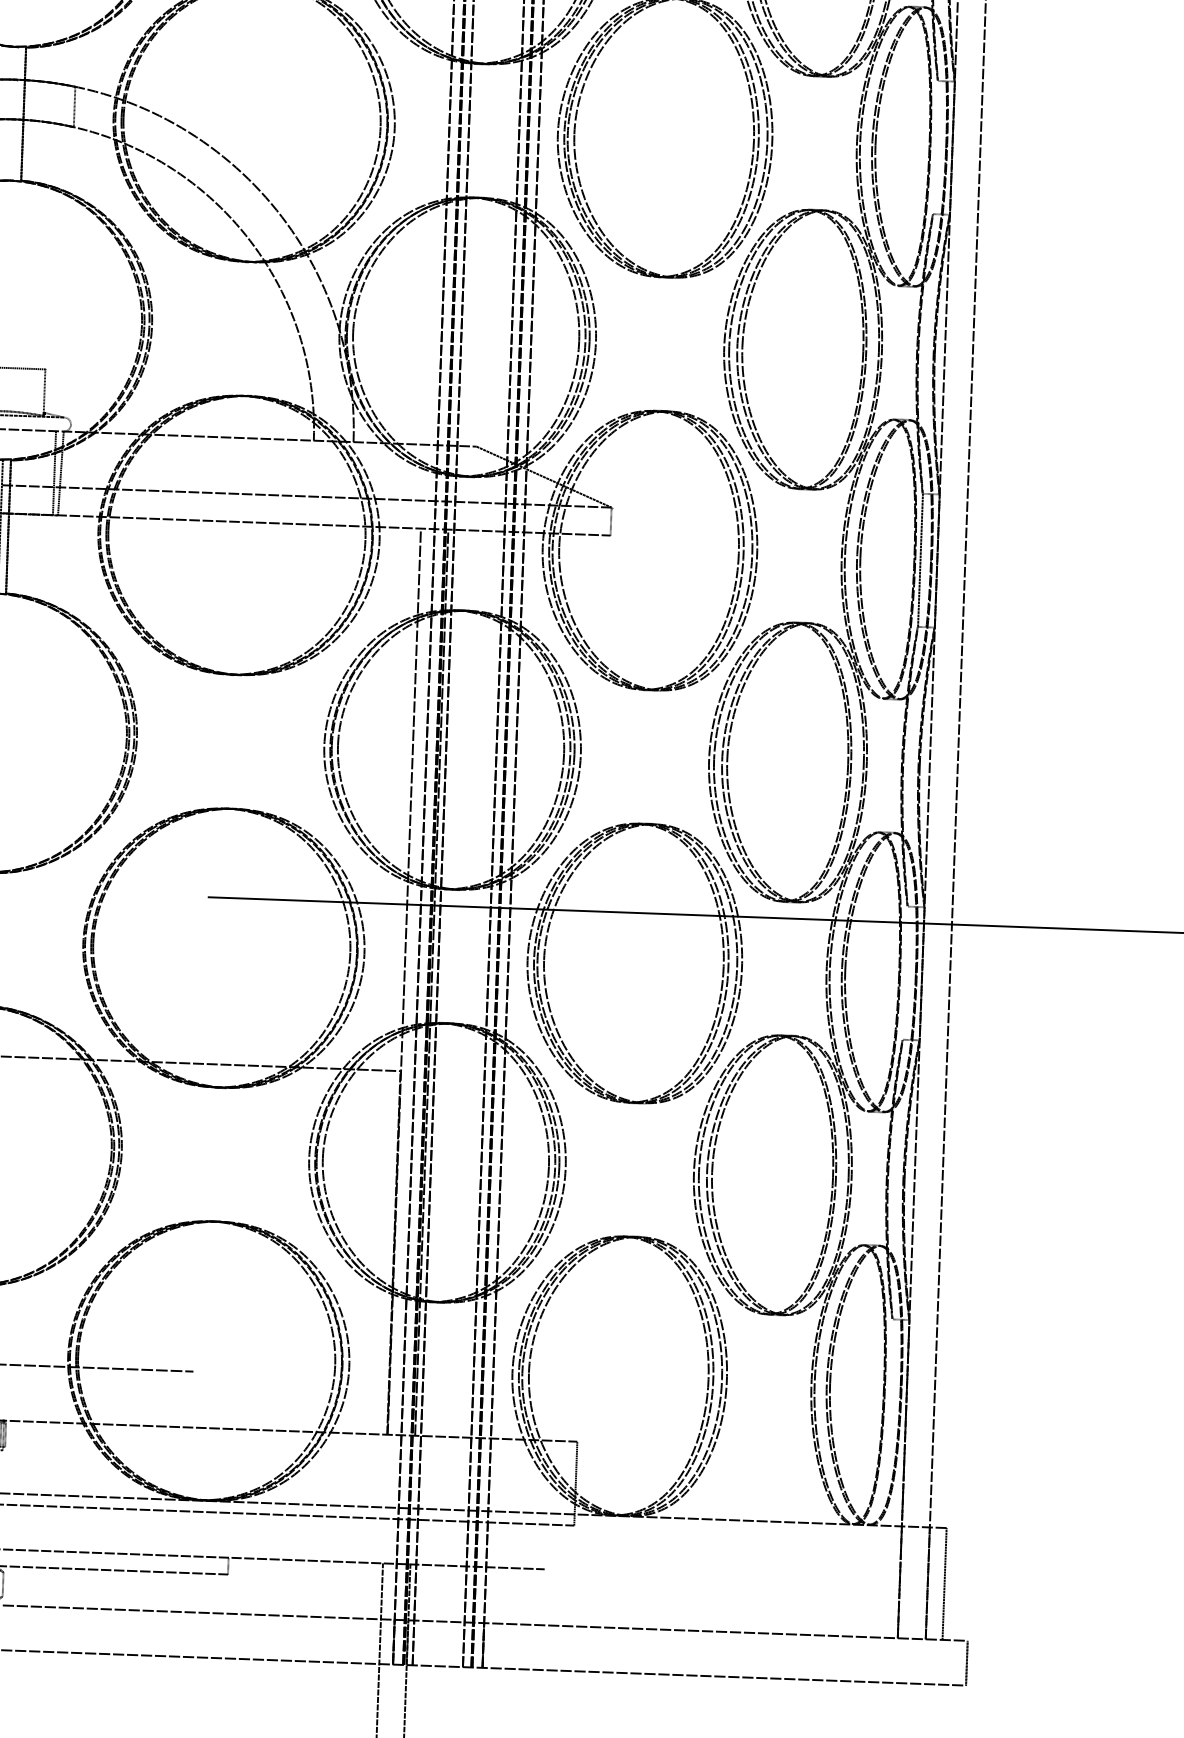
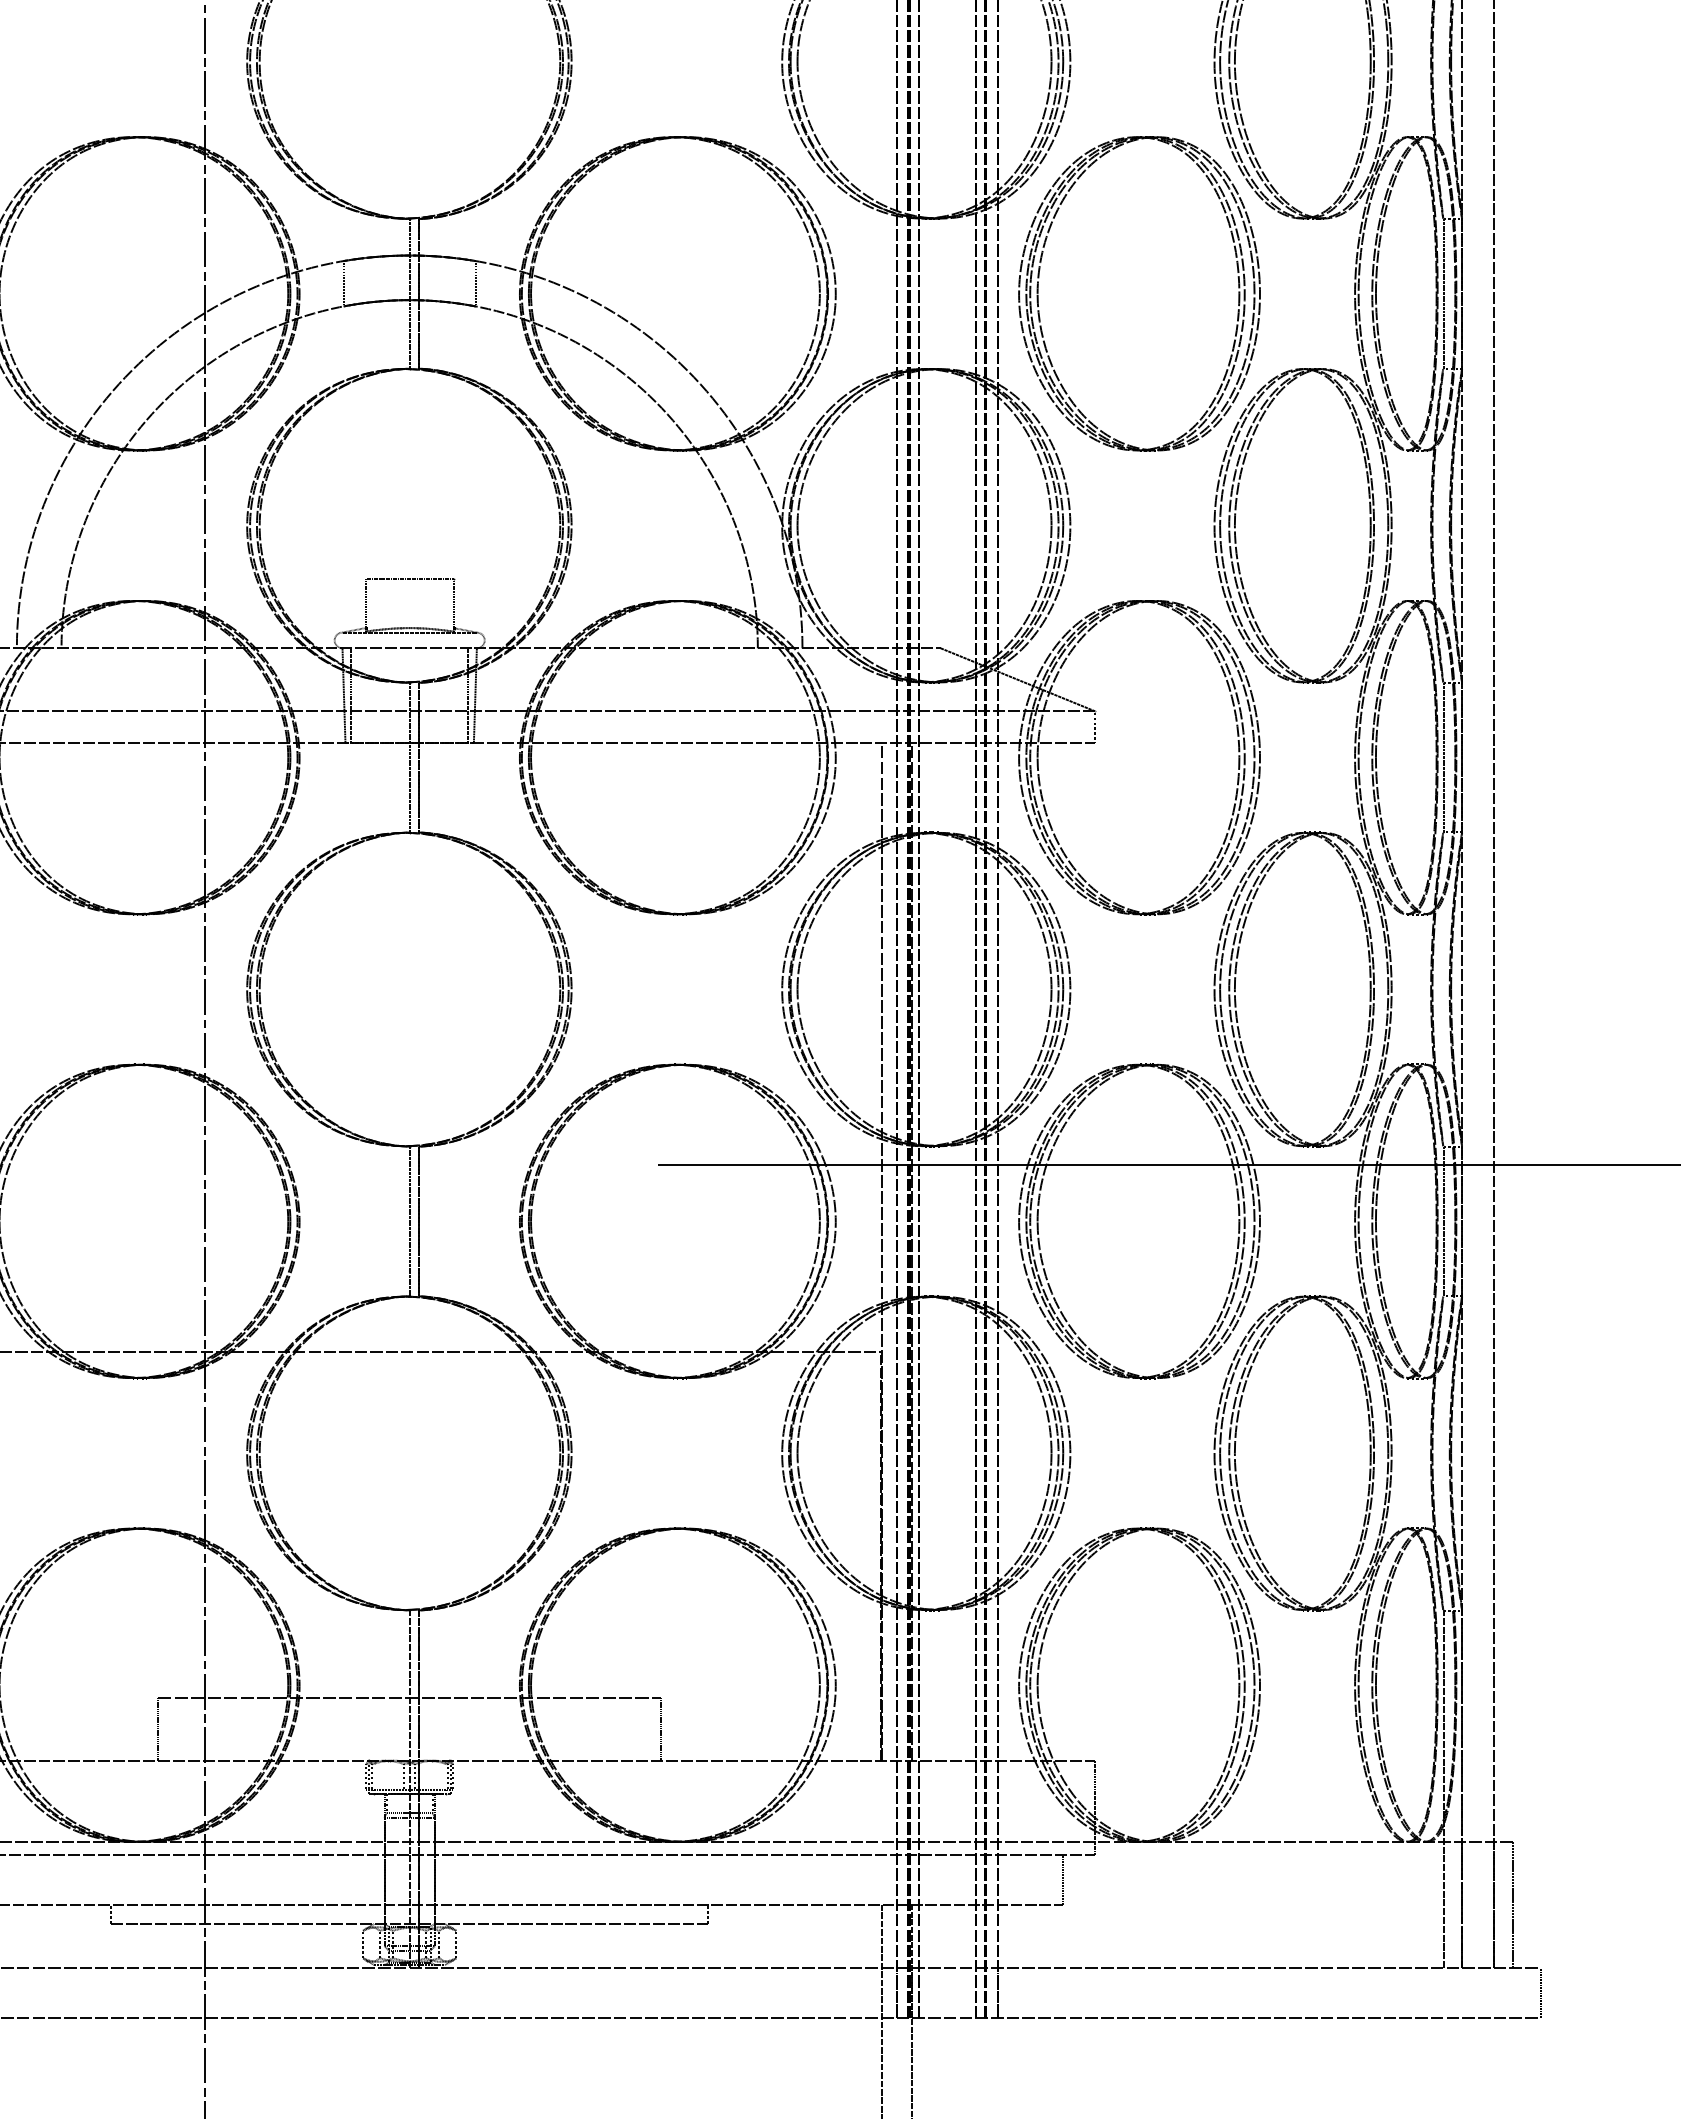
line: (15, 113) -> (409, 293), added
line: (935, 147) -> (1443, 293), added
line: (905, 973) -> (1443, 1221), added
line: (192, 1398) -> (661, 1728), added
line: (886, 1478) -> (1443, 1789), added
line: (545, 1546) -> (1063, 1879), added

